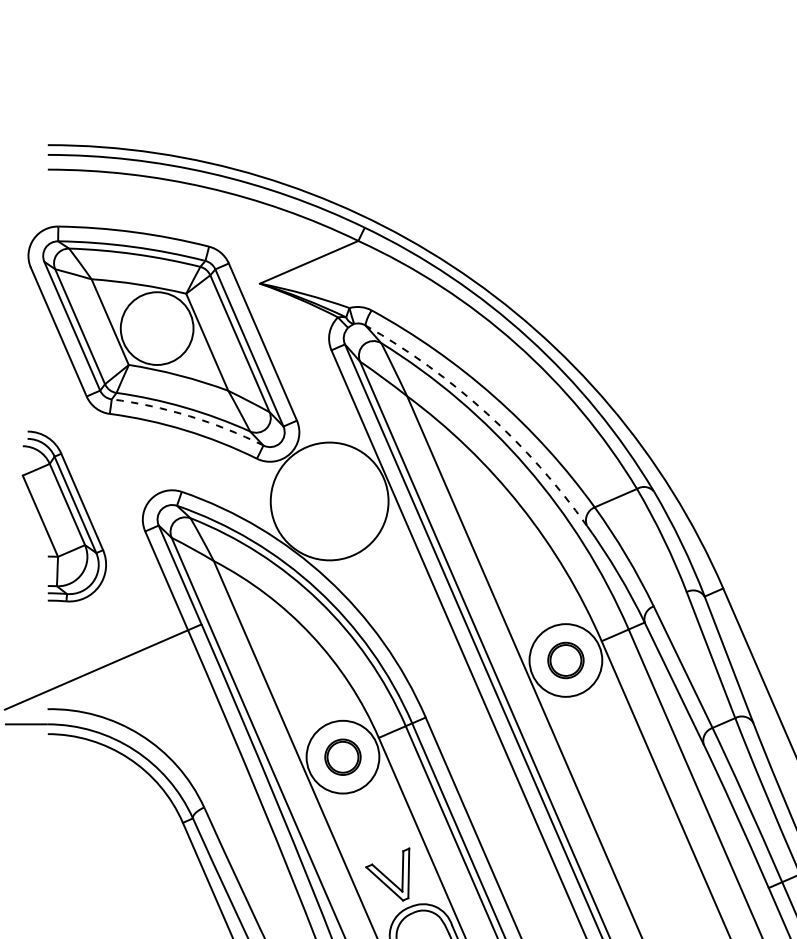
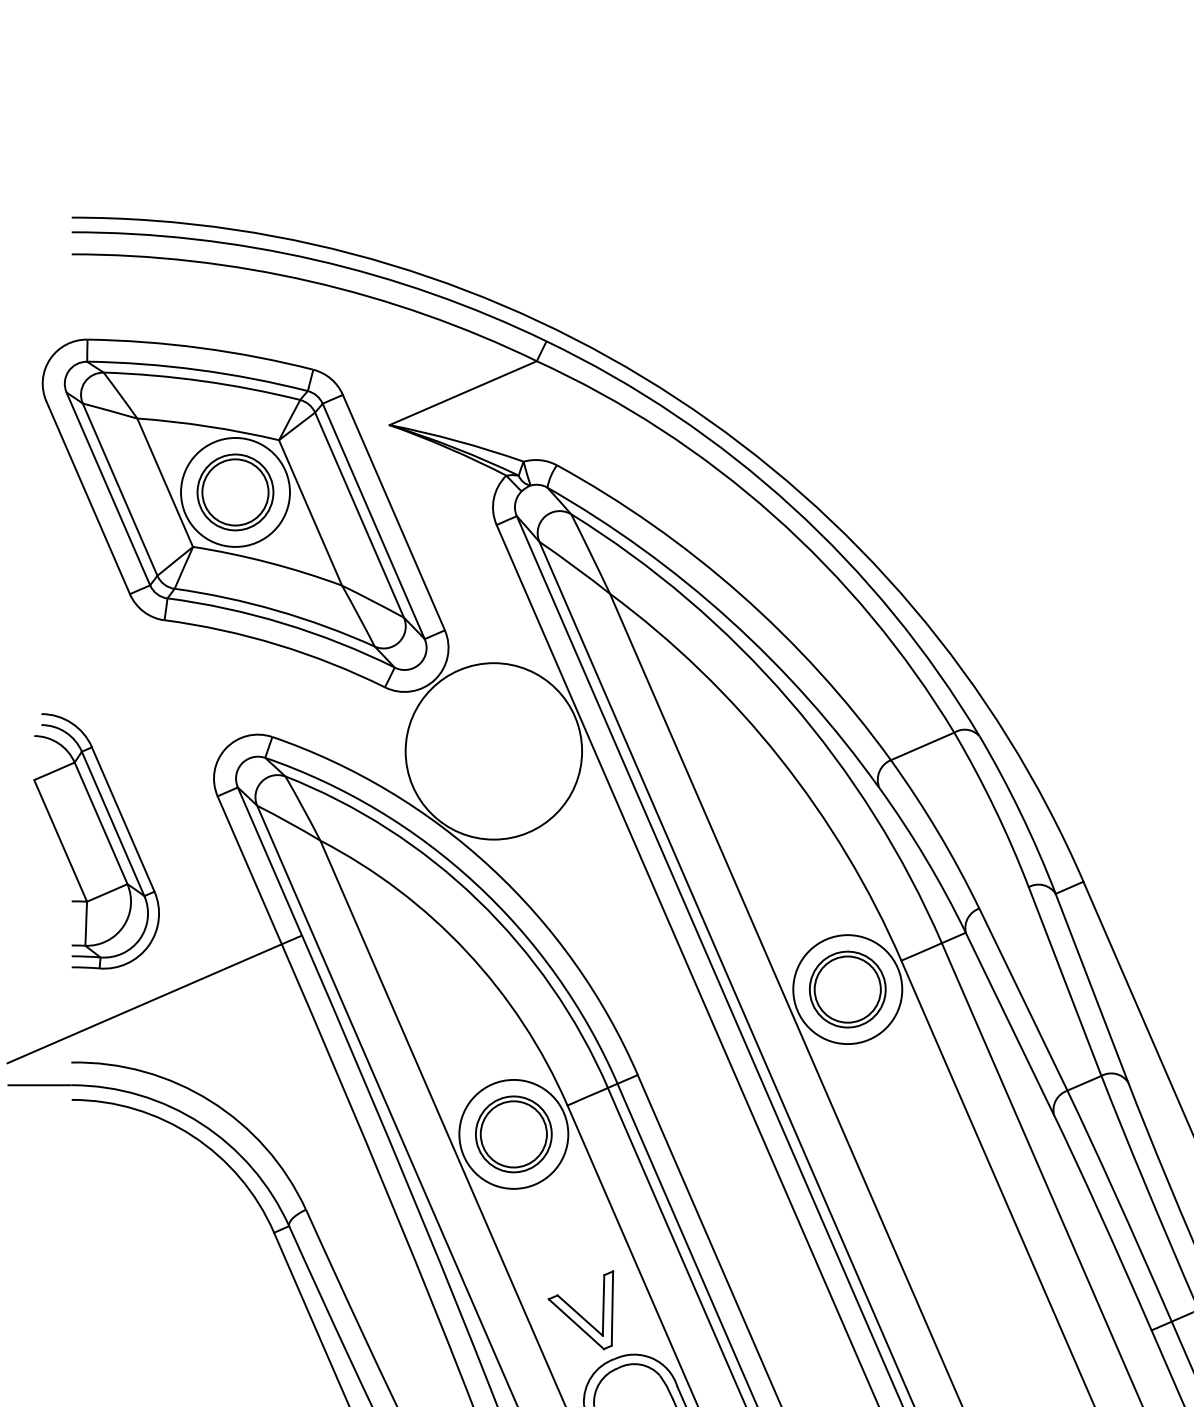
part: (157, 328) -> (236, 492), added
arc: (487, 413) -> (730, 619), dashed -> solid
arc: (189, 416) -> (283, 624), dashed -> solid
part: (63, 516) -> (95, 841), moved
part: (565, 660) -> (847, 989), size x1.43
part: (342, 757) -> (513, 1134), size x1.43

